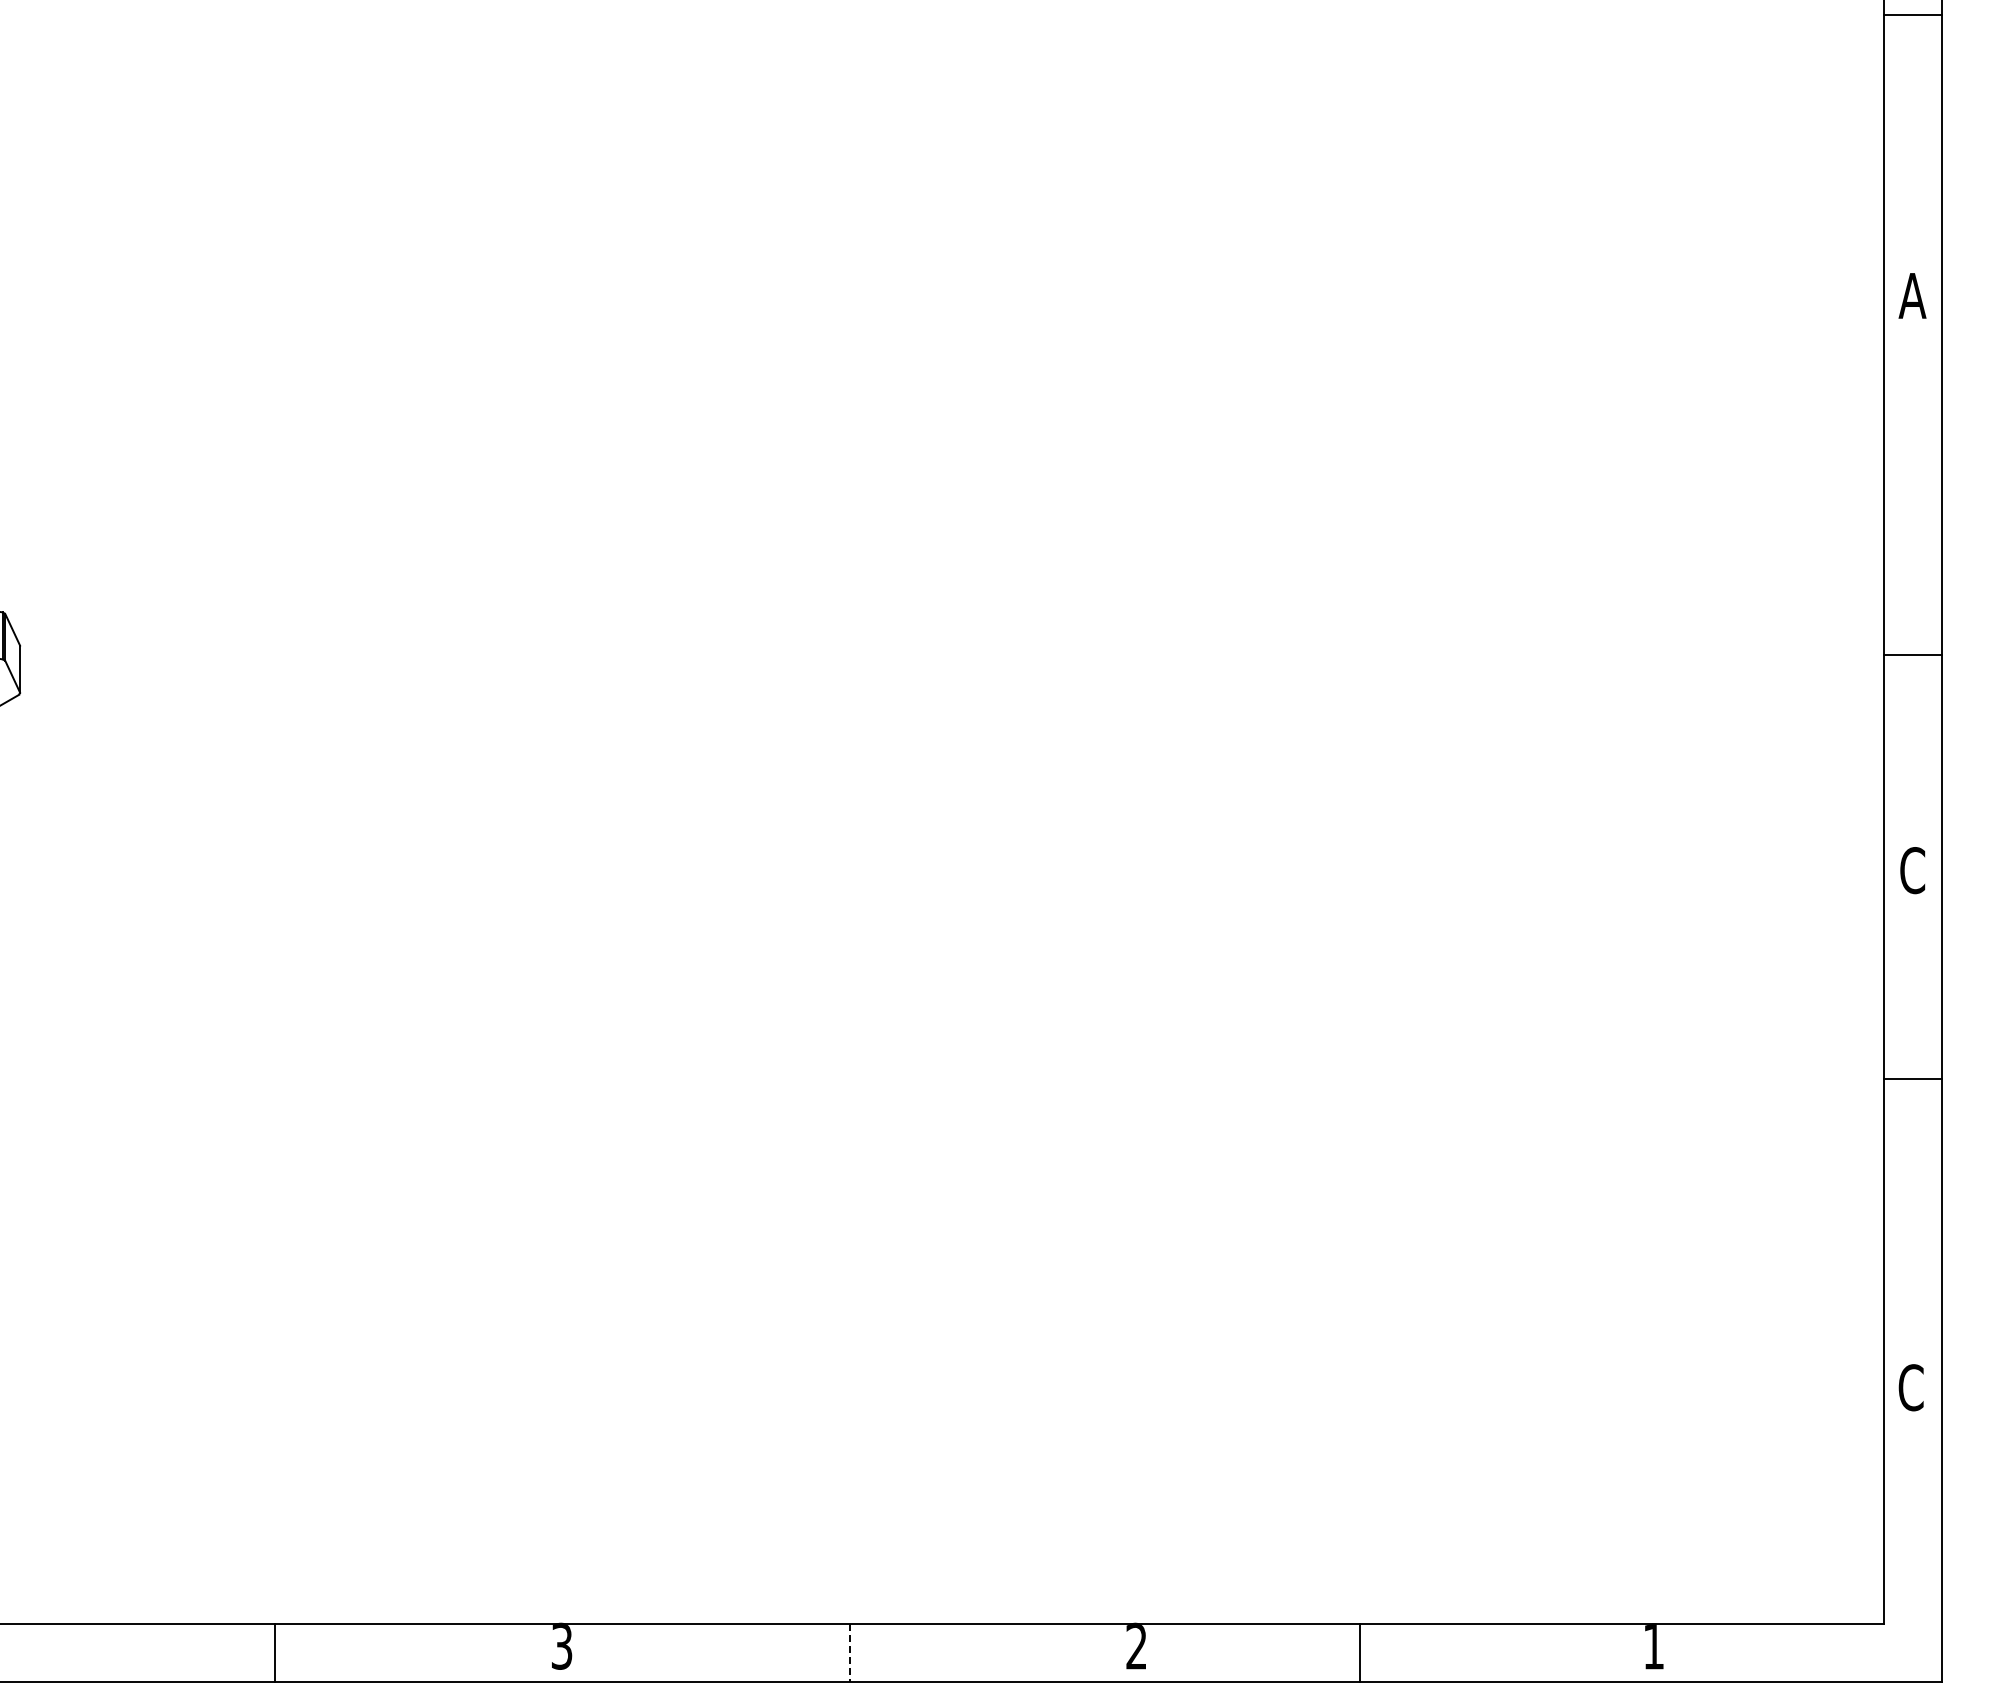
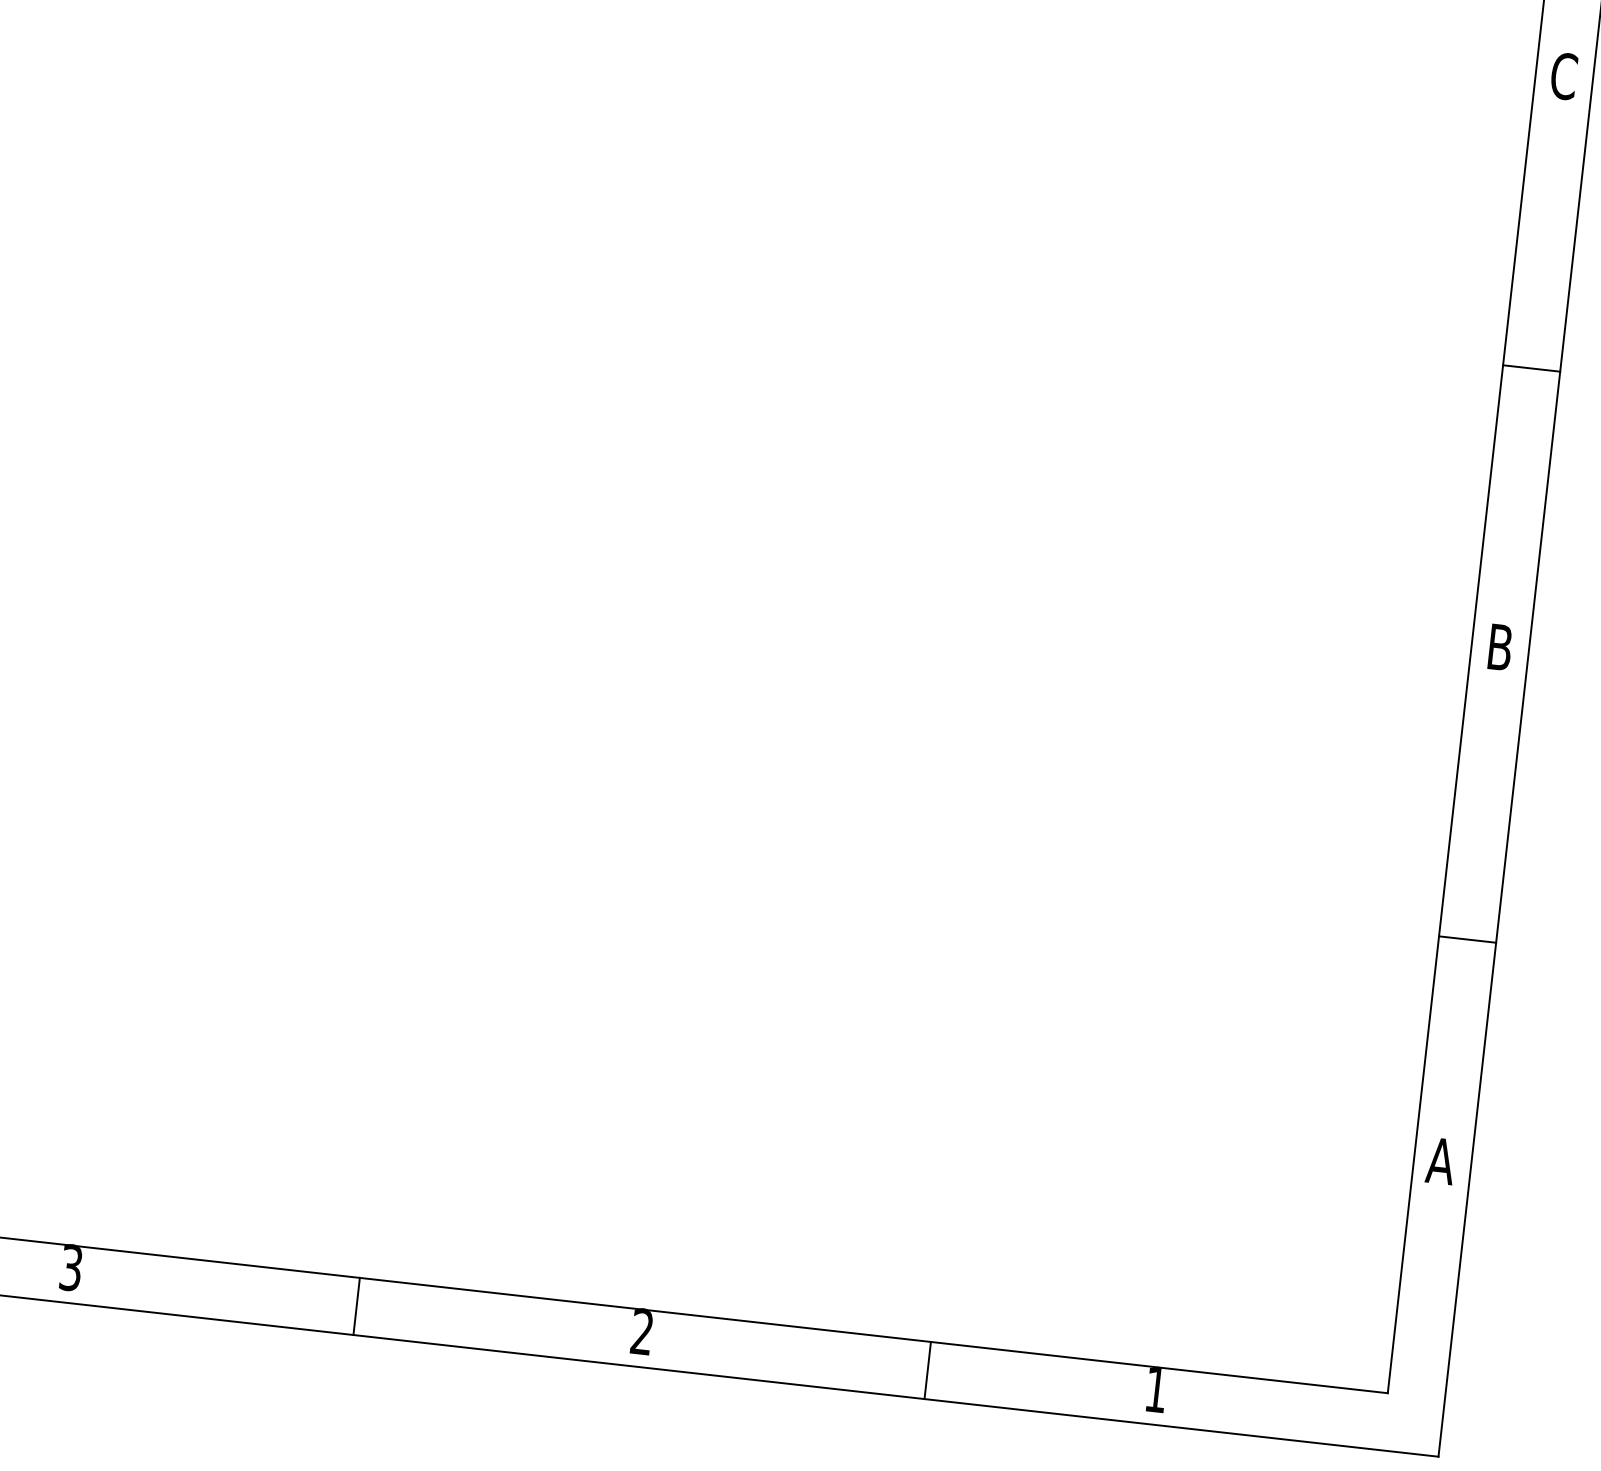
text: (1912, 295) -> (1563, 75), A -> C
line: (1912, 654) -> (1531, 368), moved
text: (1912, 870) -> (1499, 647), C -> B
line: (1912, 1078) -> (1467, 939), moved
text: (1911, 1387) -> (1441, 1160), C -> A
line: (849, 1652) -> (356, 1305), dashed -> solid
line: (1359, 1652) -> (927, 1370), moved

